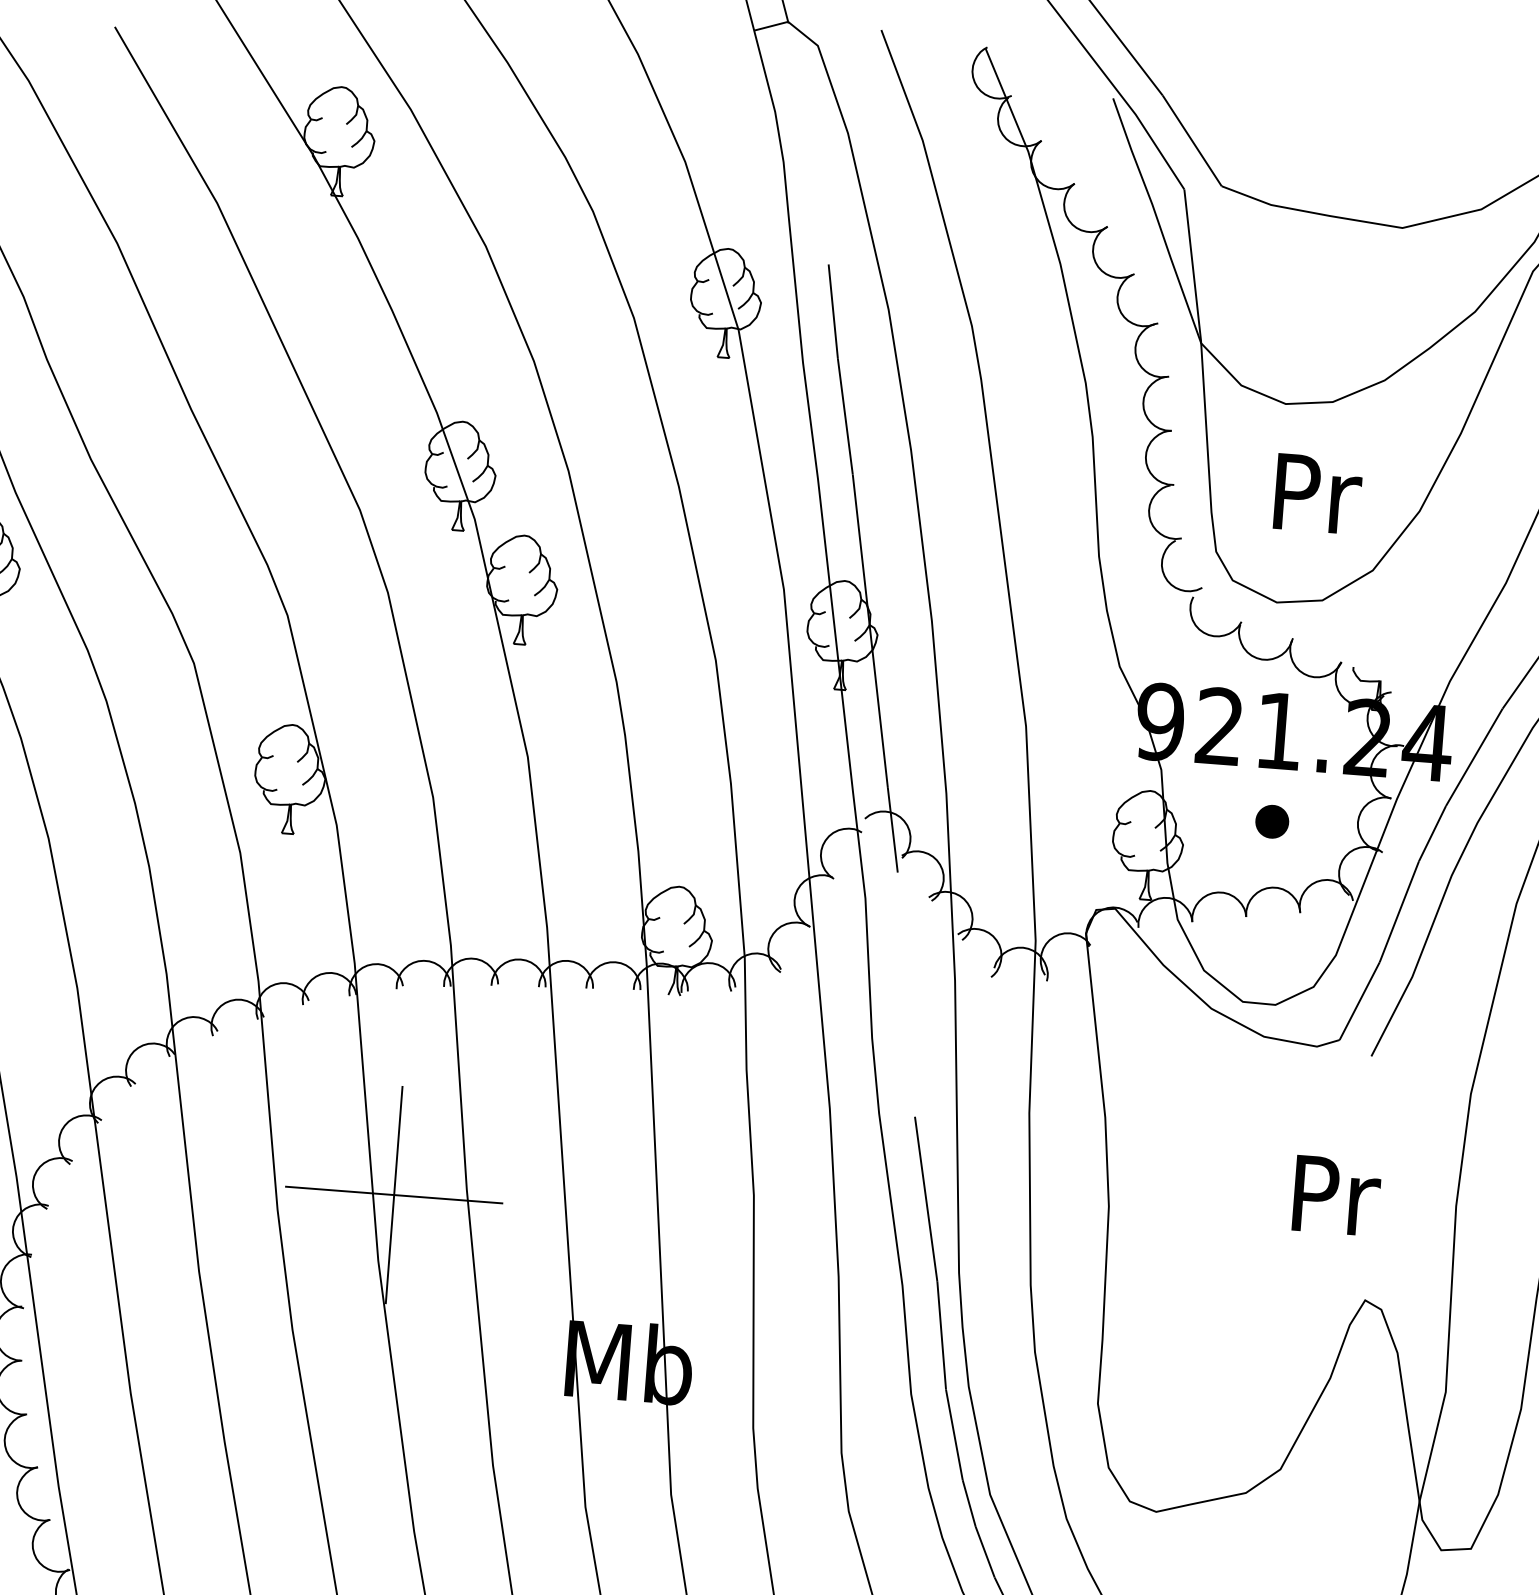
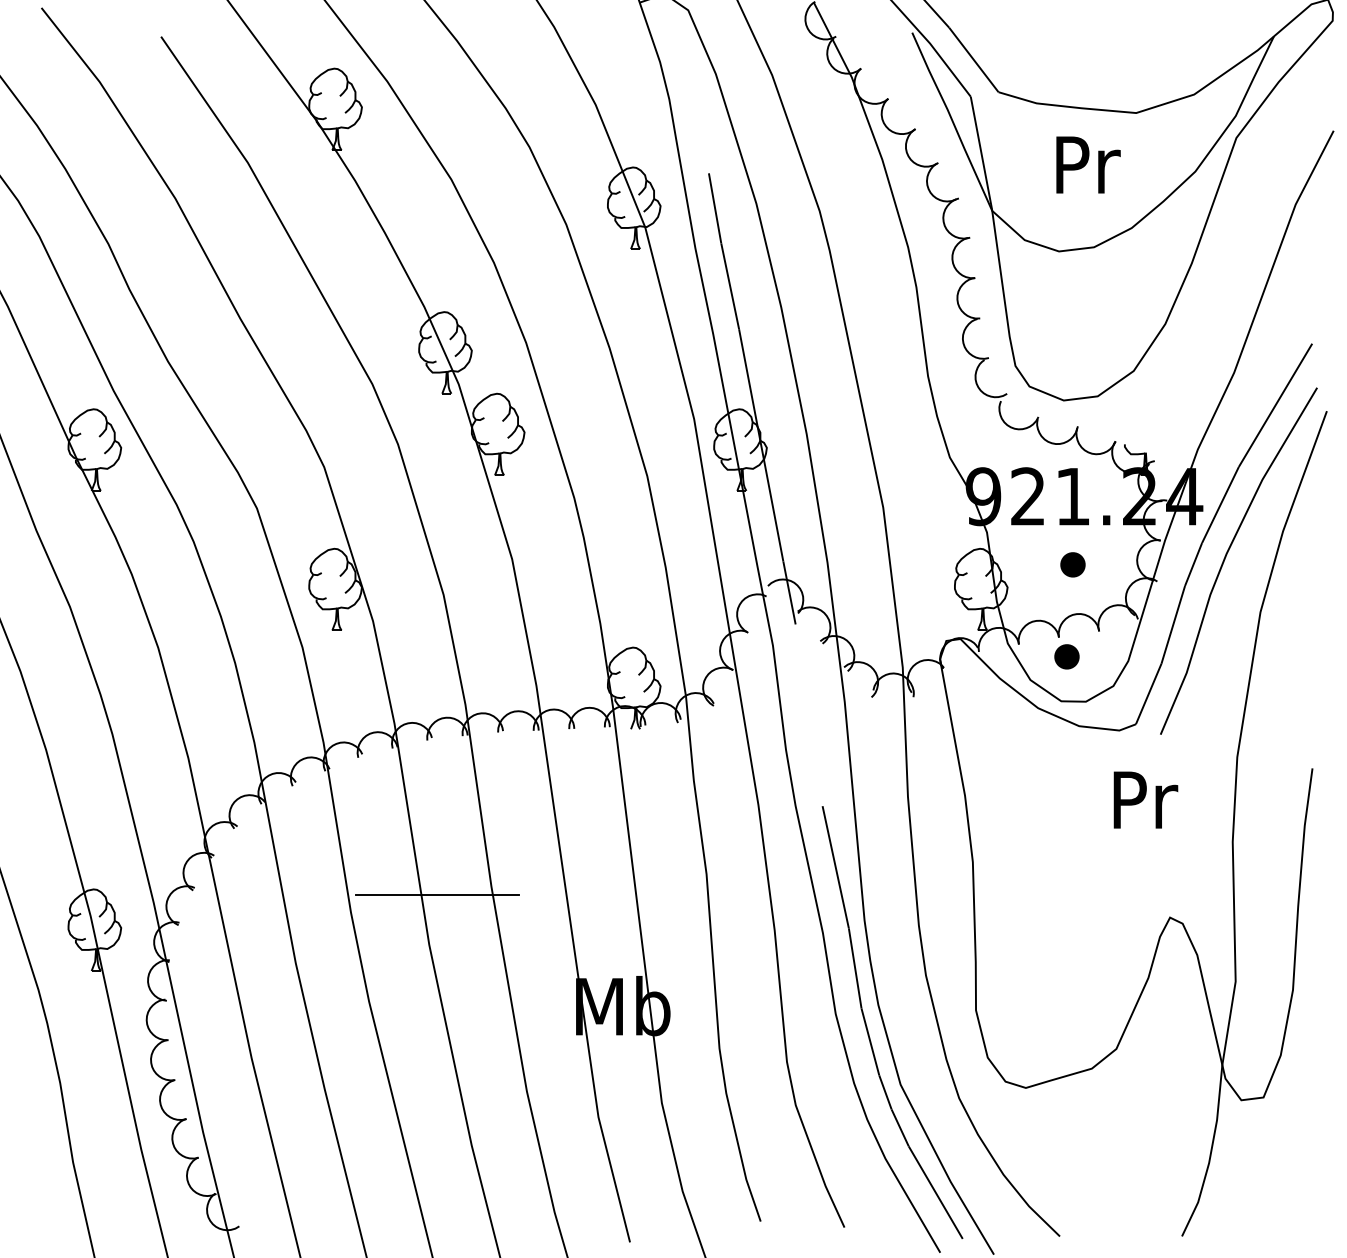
text: (1318, 493) -> (1088, 164), moved
part: (1254, 942) -> (1066, 656), added
line: (394, 1194) -> (437, 894), removed
text: (1336, 1195) -> (1145, 799), moved

